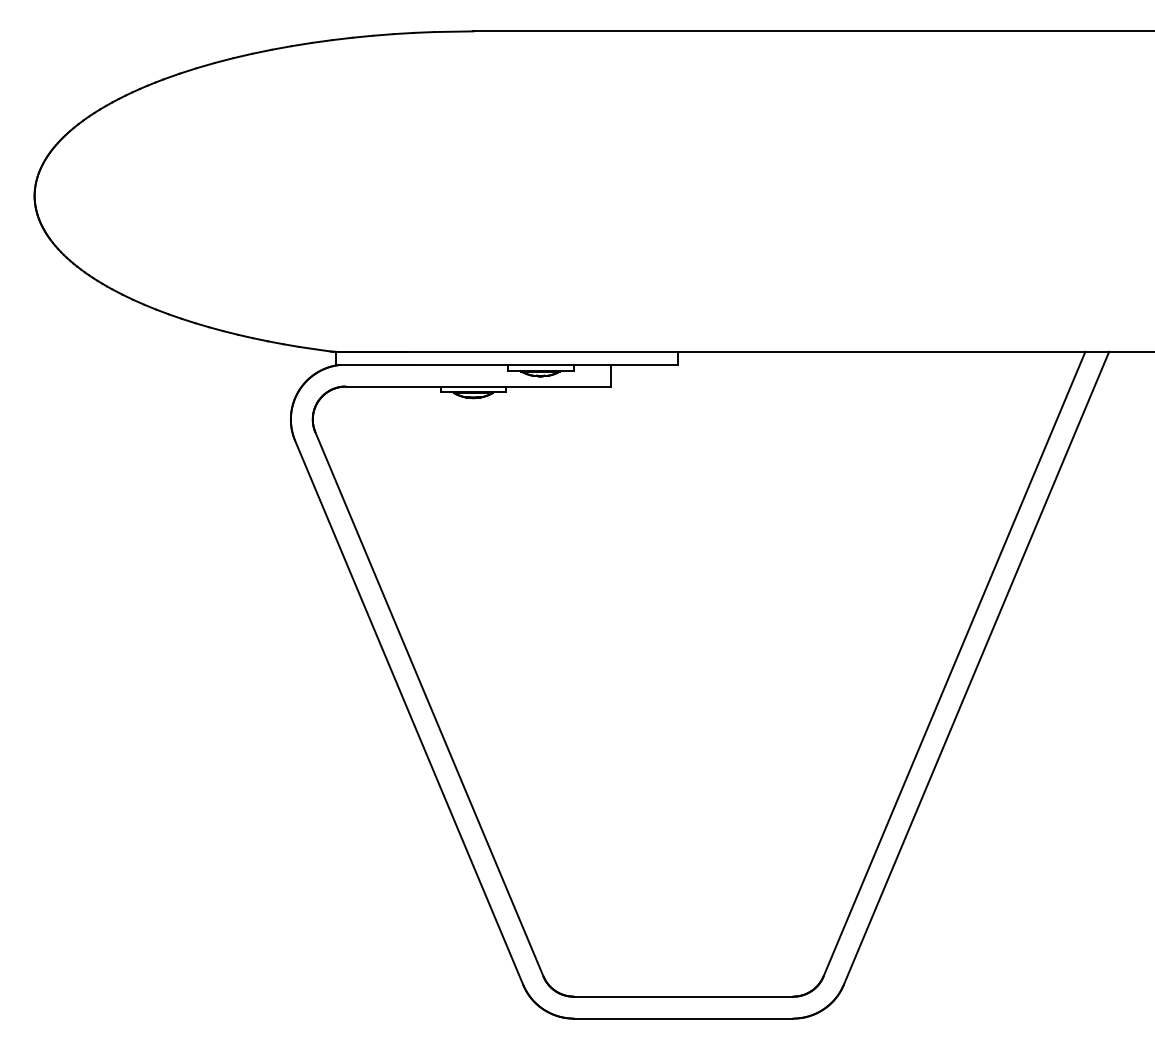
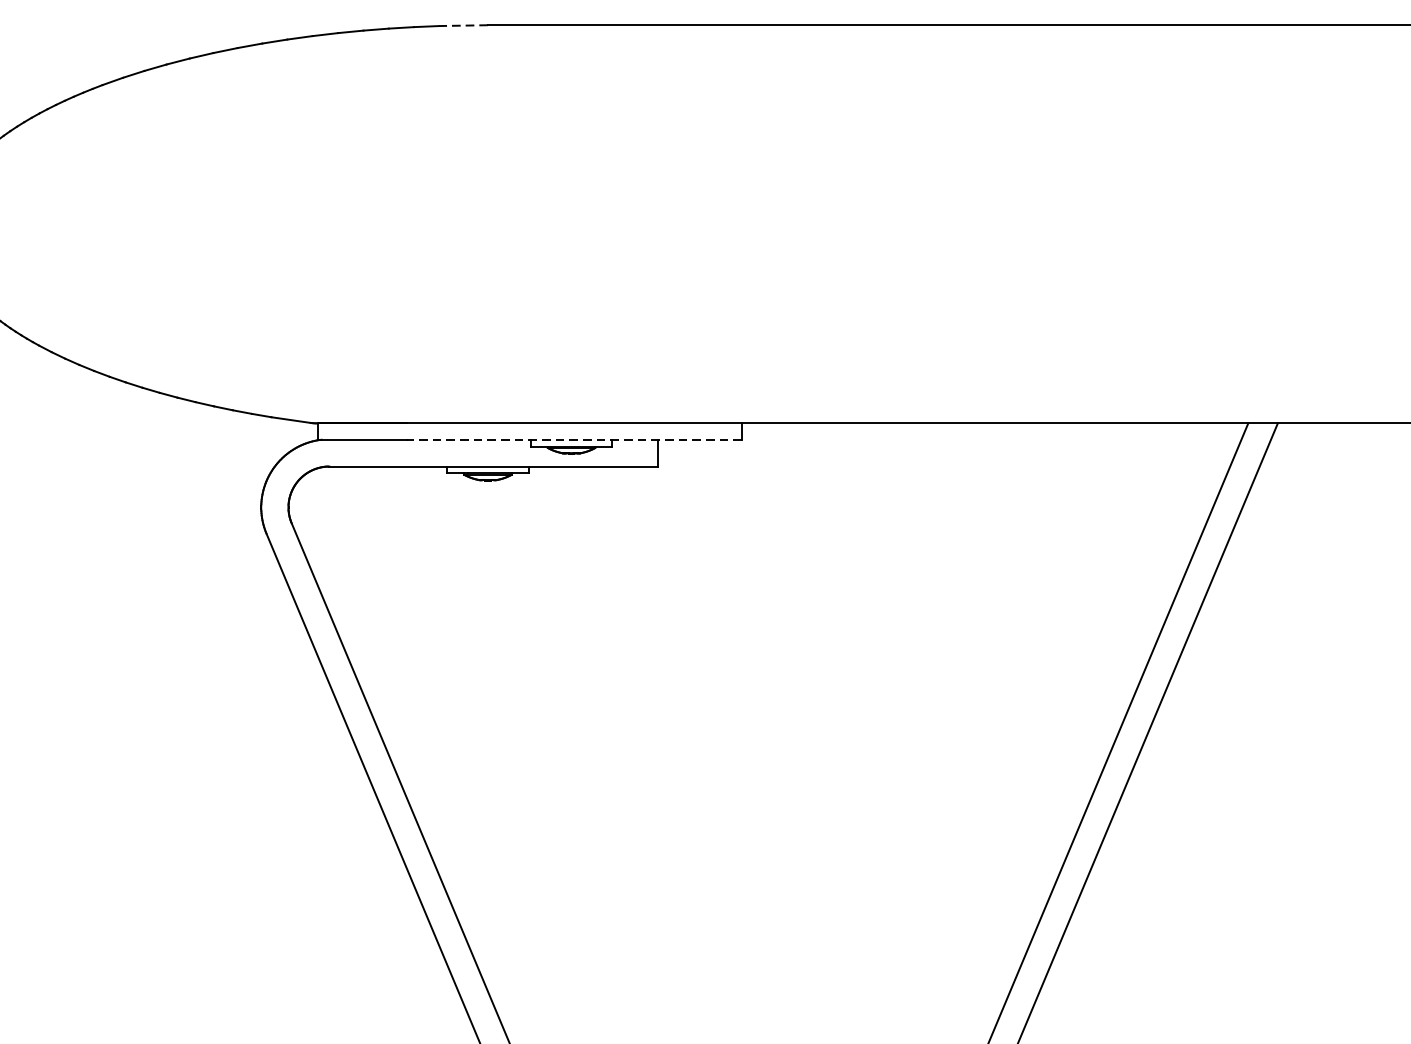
line: (453, 31) -> (463, 25), solid -> dashed
line: (543, 365) -> (575, 440), solid -> dashed

